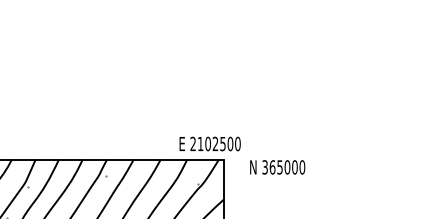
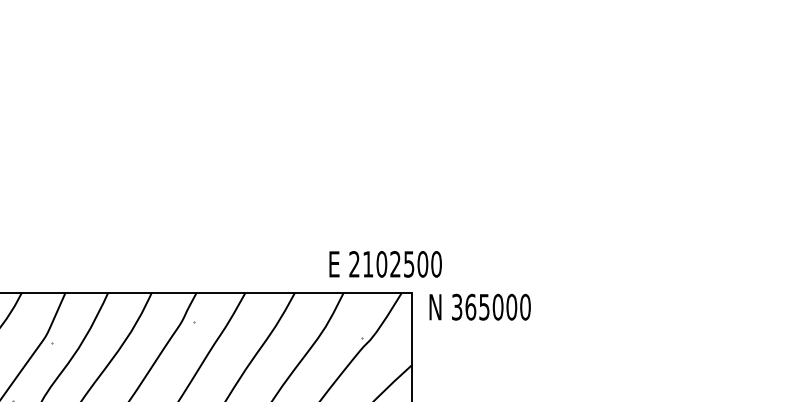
text: (277, 167) -> (479, 307), moved

